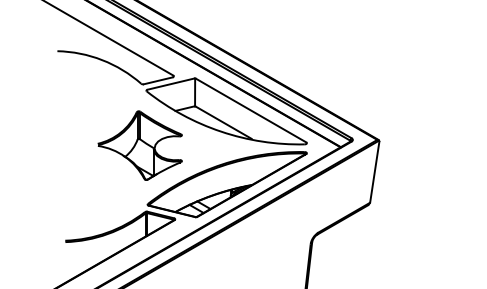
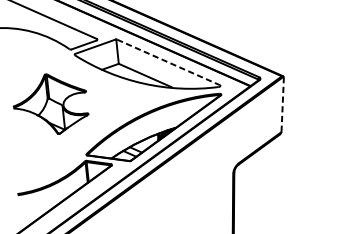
line: (251, 110) -> (168, 62), solid -> dashed
part: (139, 145) -> (49, 104), moved
line: (374, 172) -> (282, 105), solid -> dashed

